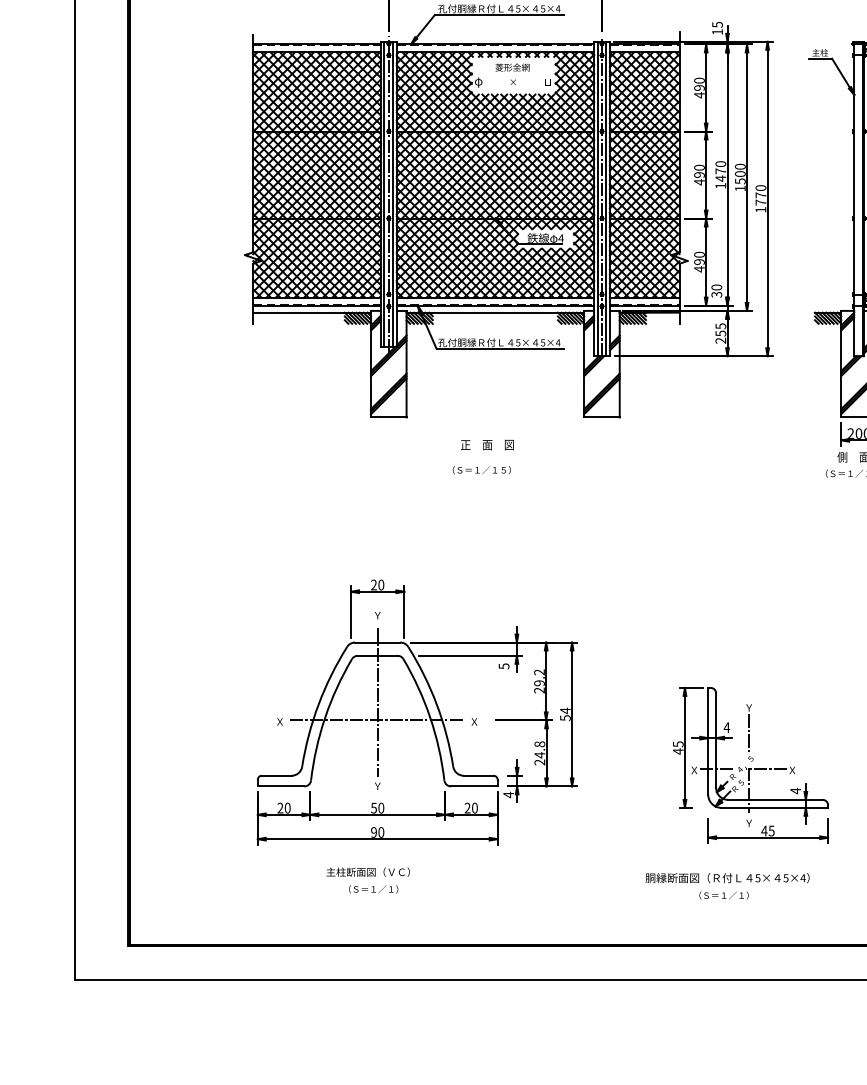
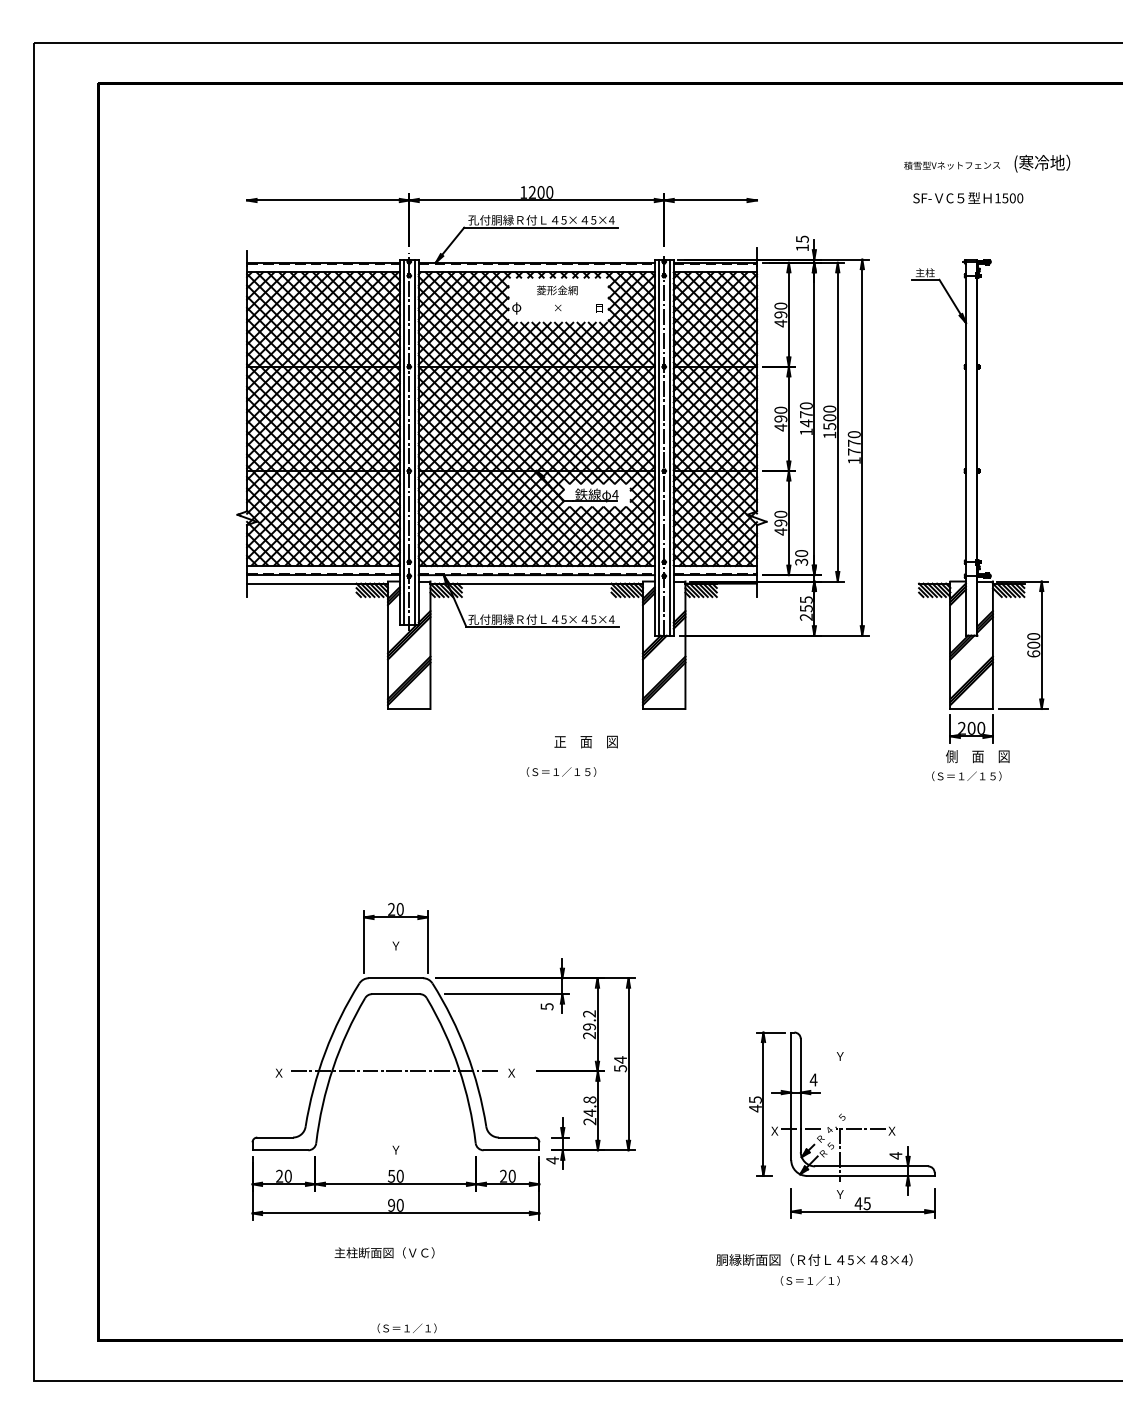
text: (486, 444) -> (585, 741), moved
text: (481, 469) -> (561, 771), moved
line: (377, 702) -> (395, 1049), removed
line: (749, 733) -> (840, 1086), removed
text: (786, 877) -> (884, 1259), 5×4 -> 8×4
text: (373, 889) -> (406, 1328), moved

